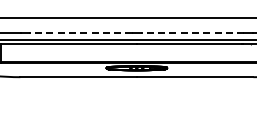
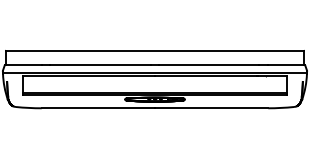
line: (80, 33) -> (100, 65), dashed -> solid
line: (191, 33) -> (208, 65), dashed -> solid

